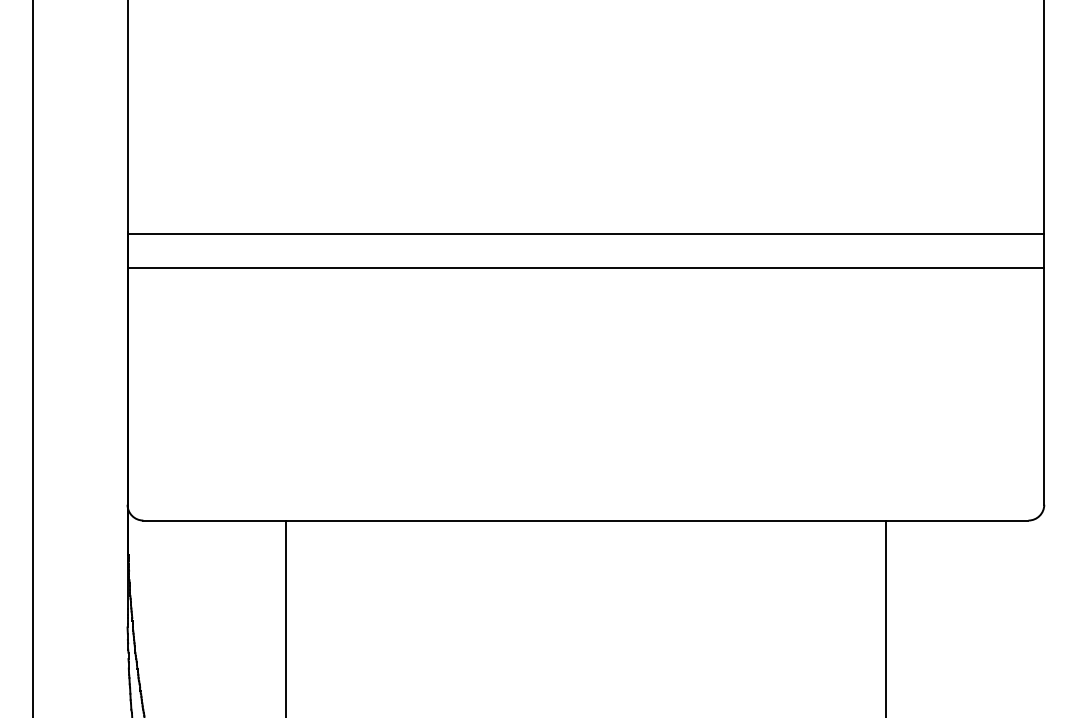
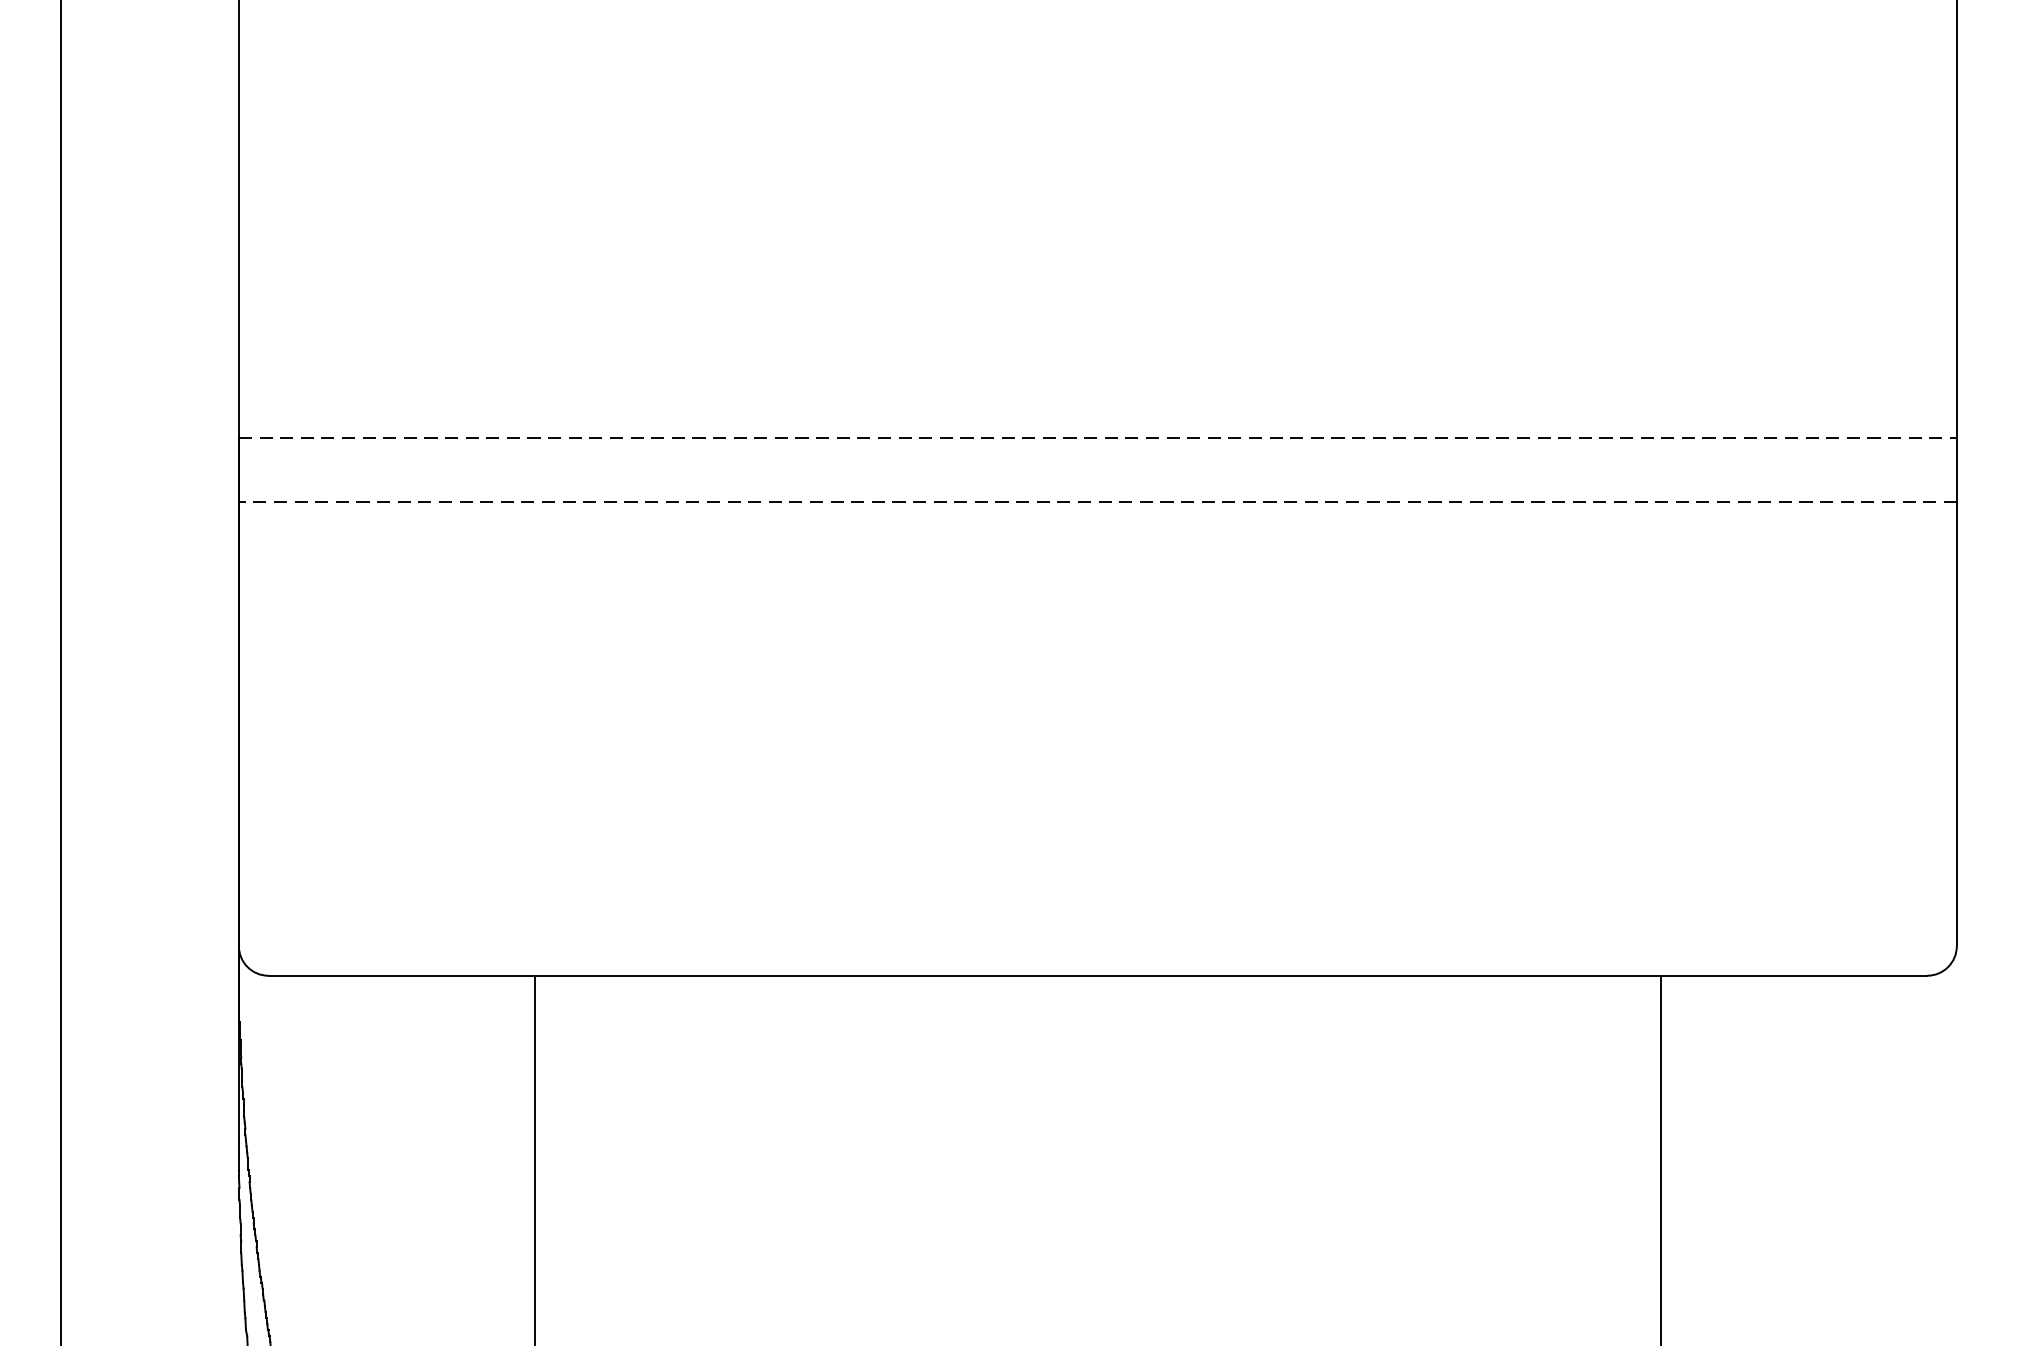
line: (586, 233) -> (1098, 437), solid -> dashed
line: (585, 267) -> (1097, 501), solid -> dashed

